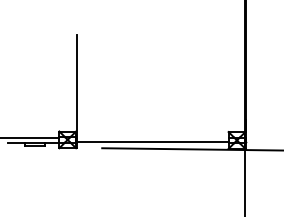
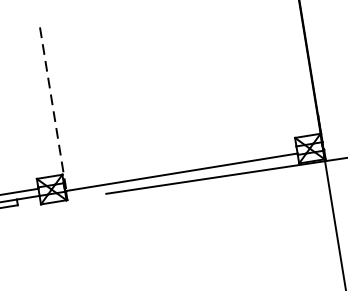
line: (77, 88) -> (53, 108), solid -> dashed

